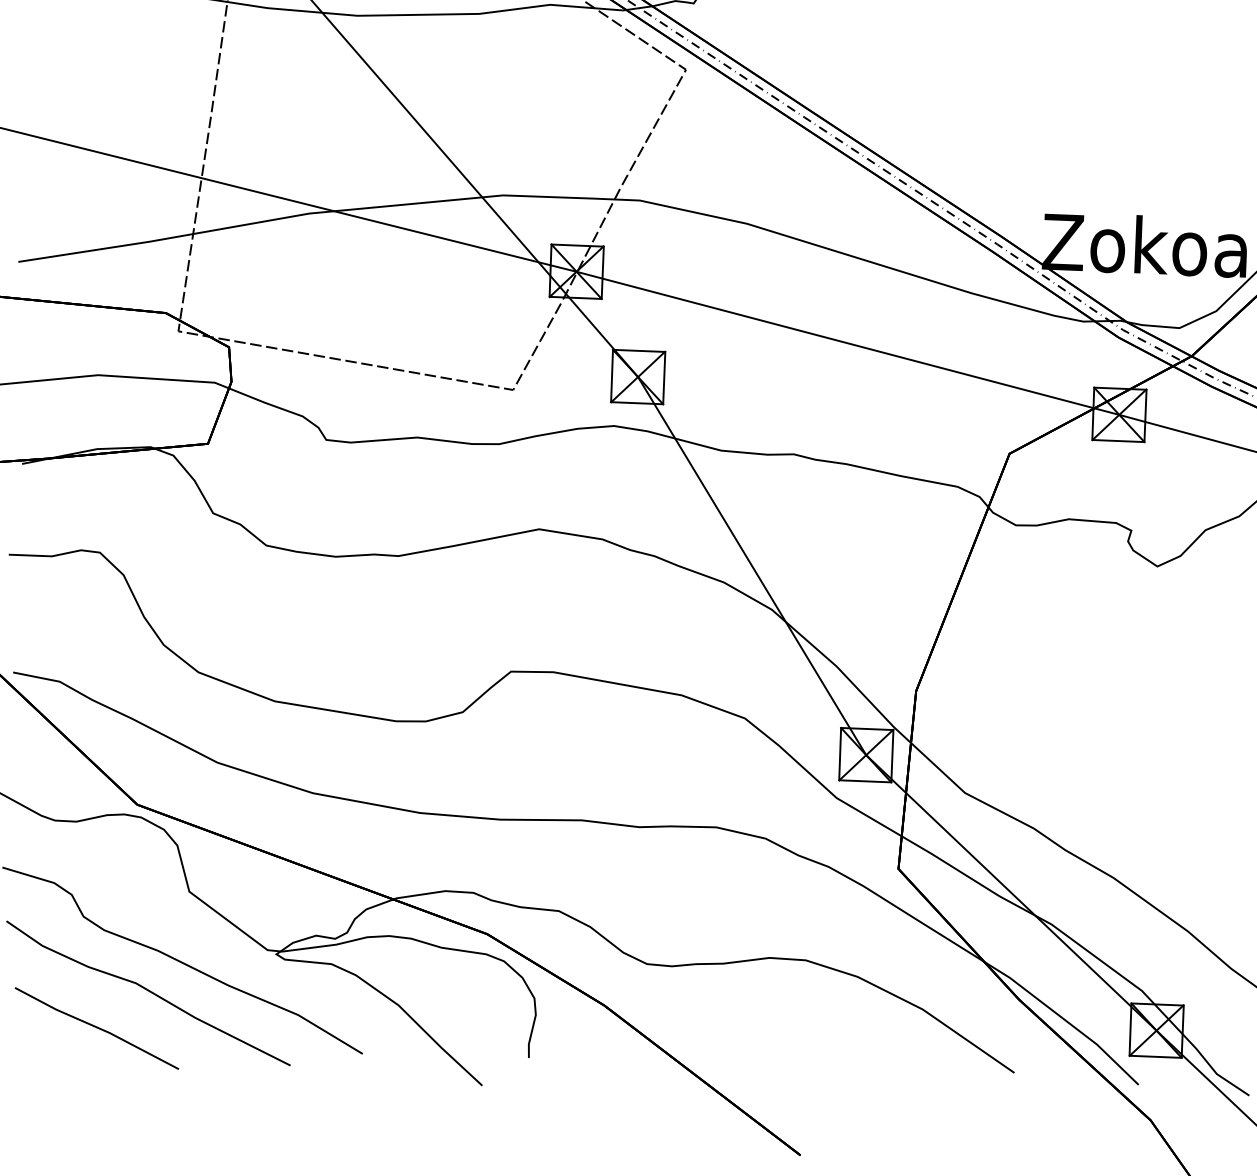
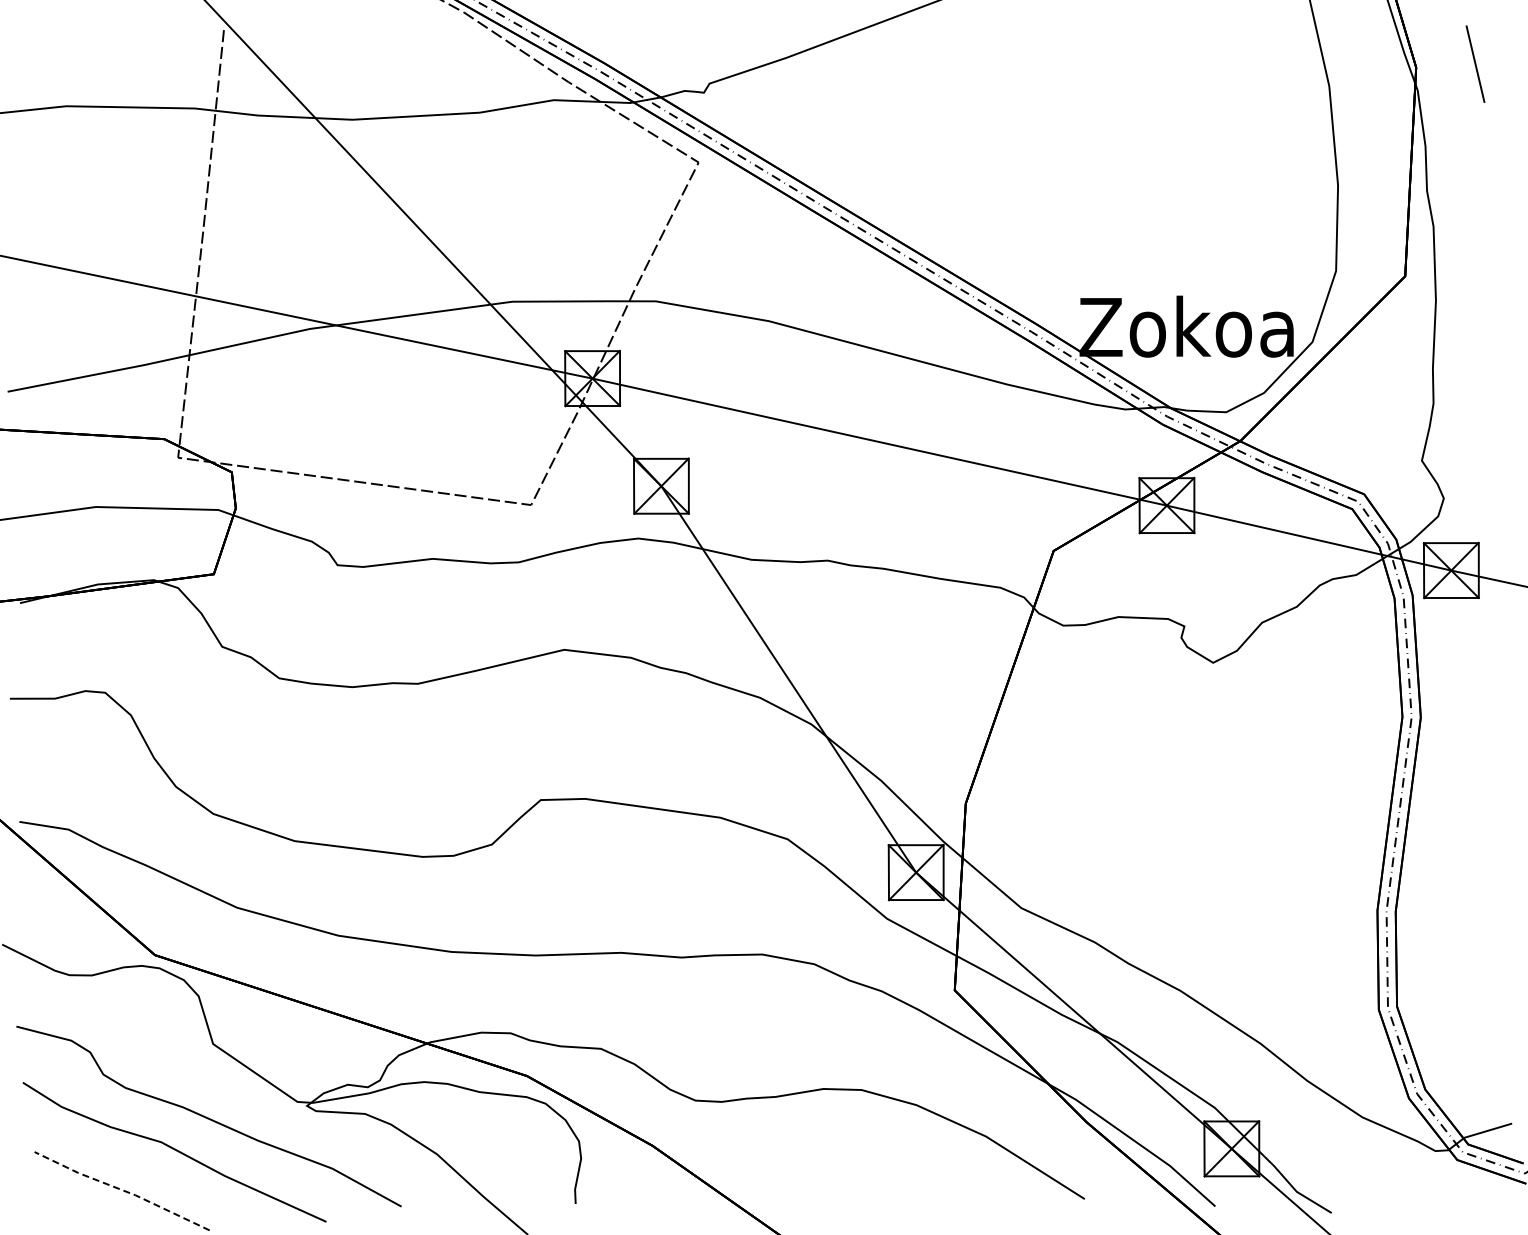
line: (96, 1026) -> (121, 1189), solid -> dashed

